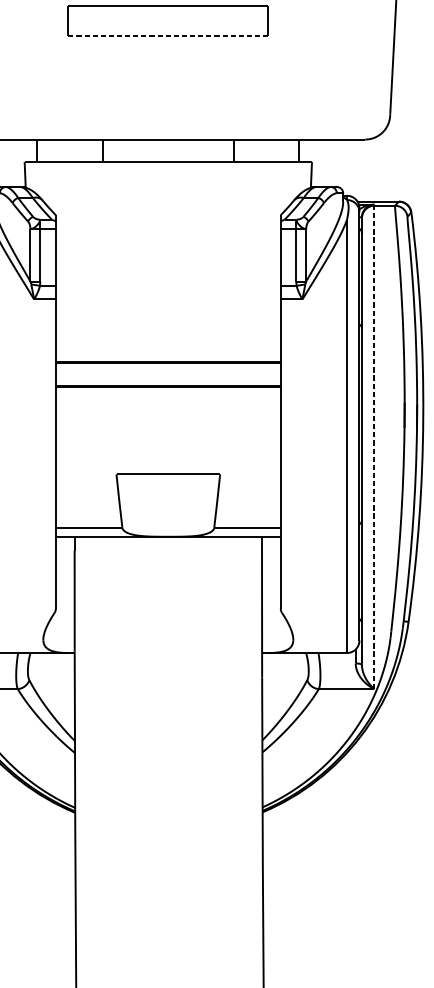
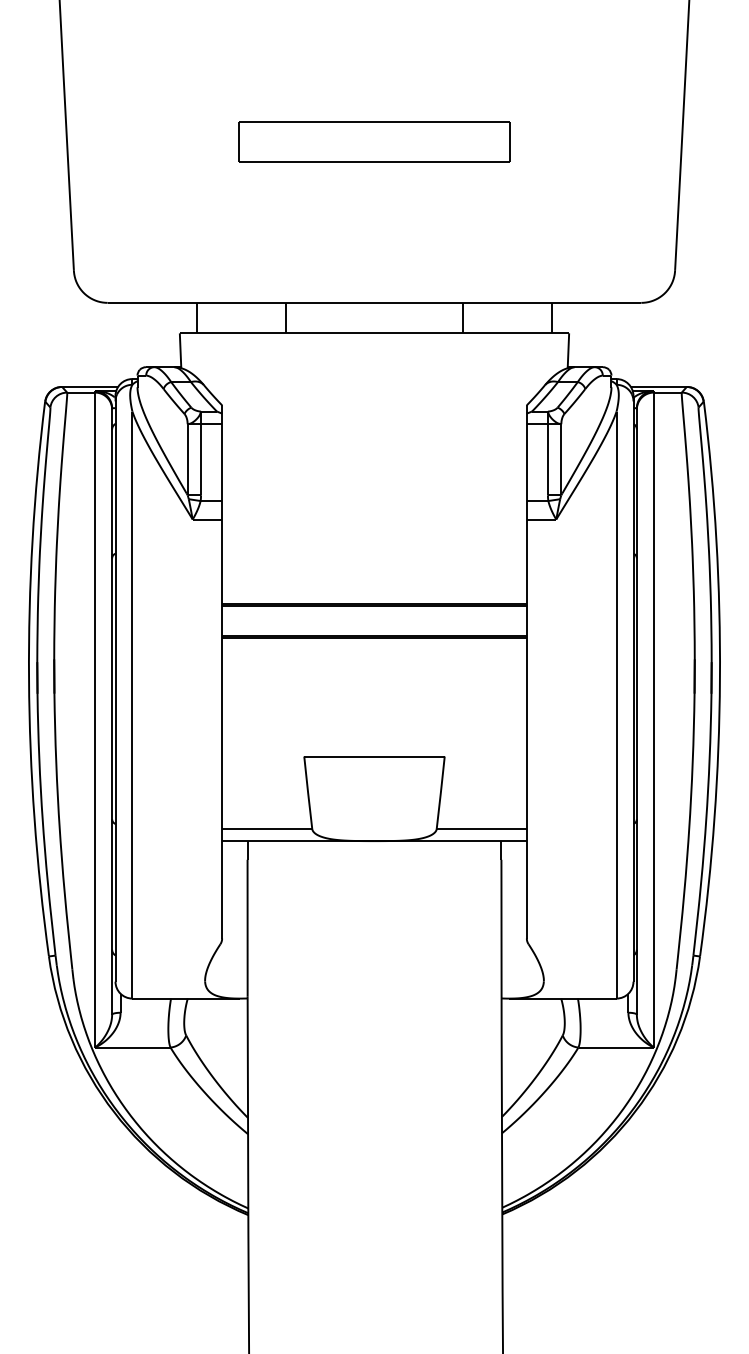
line: (167, 35) -> (373, 162), dashed -> solid
line: (374, 446) -> (653, 718), dashed -> solid

